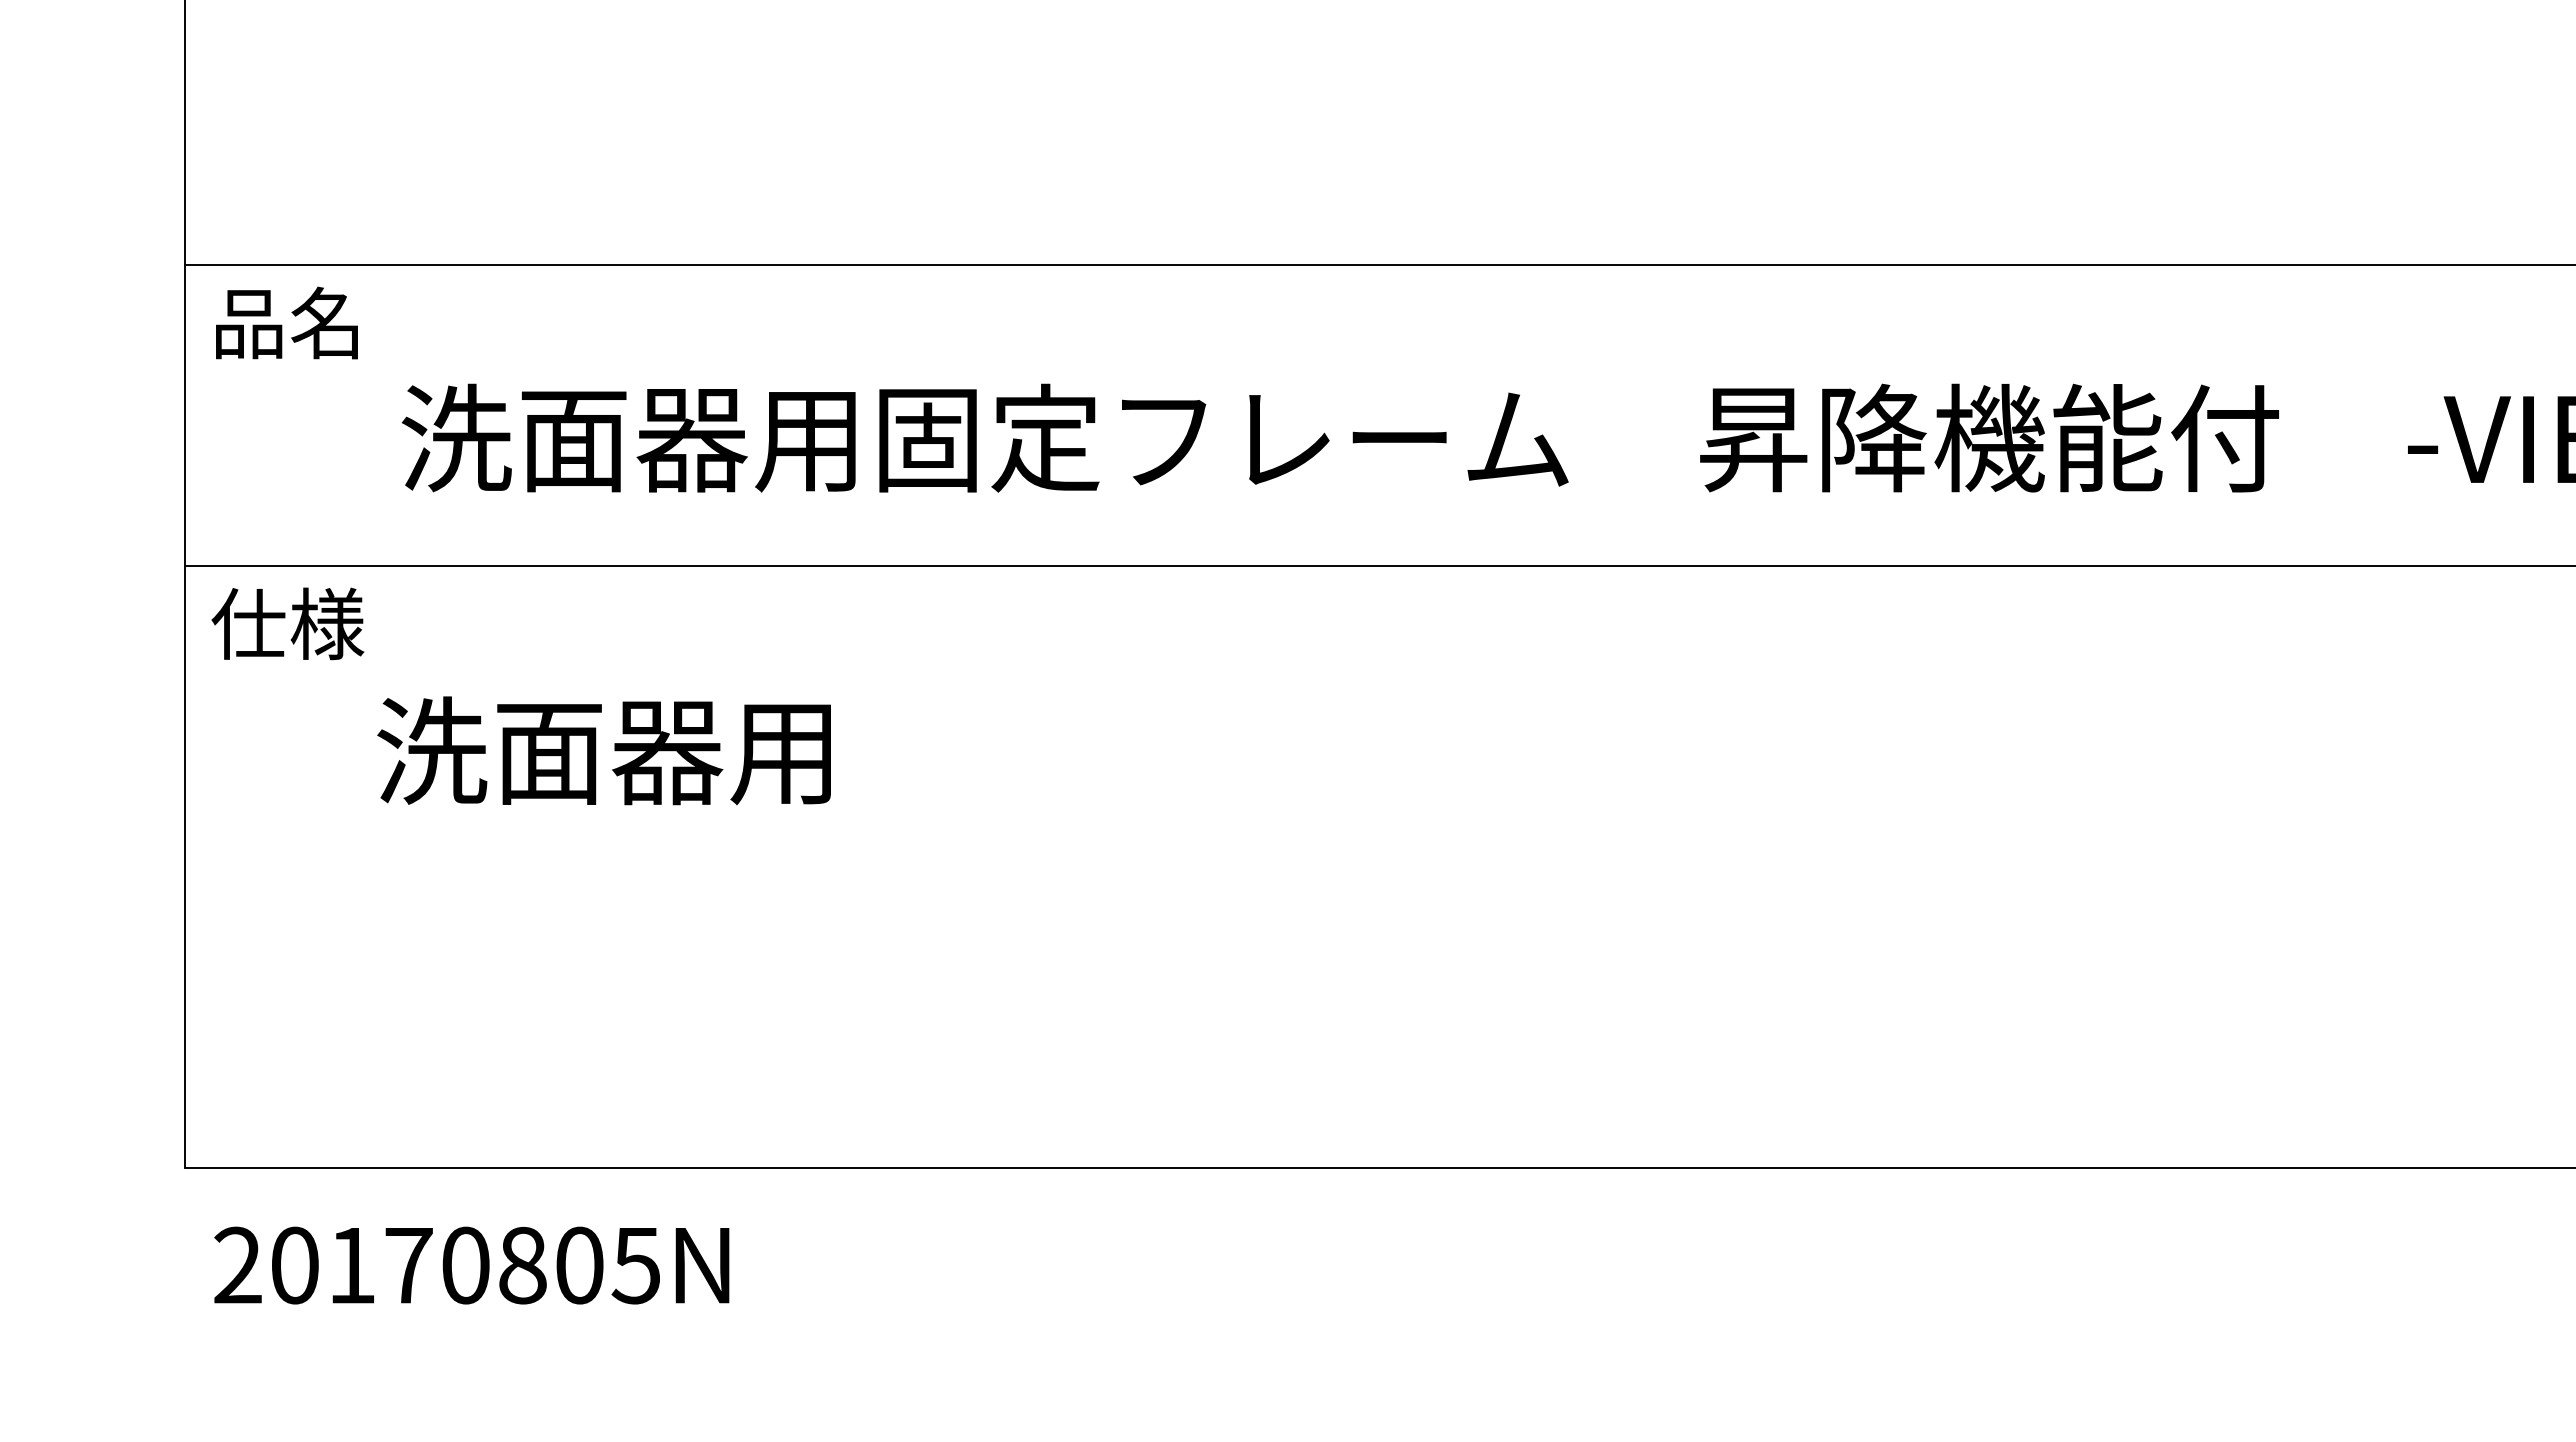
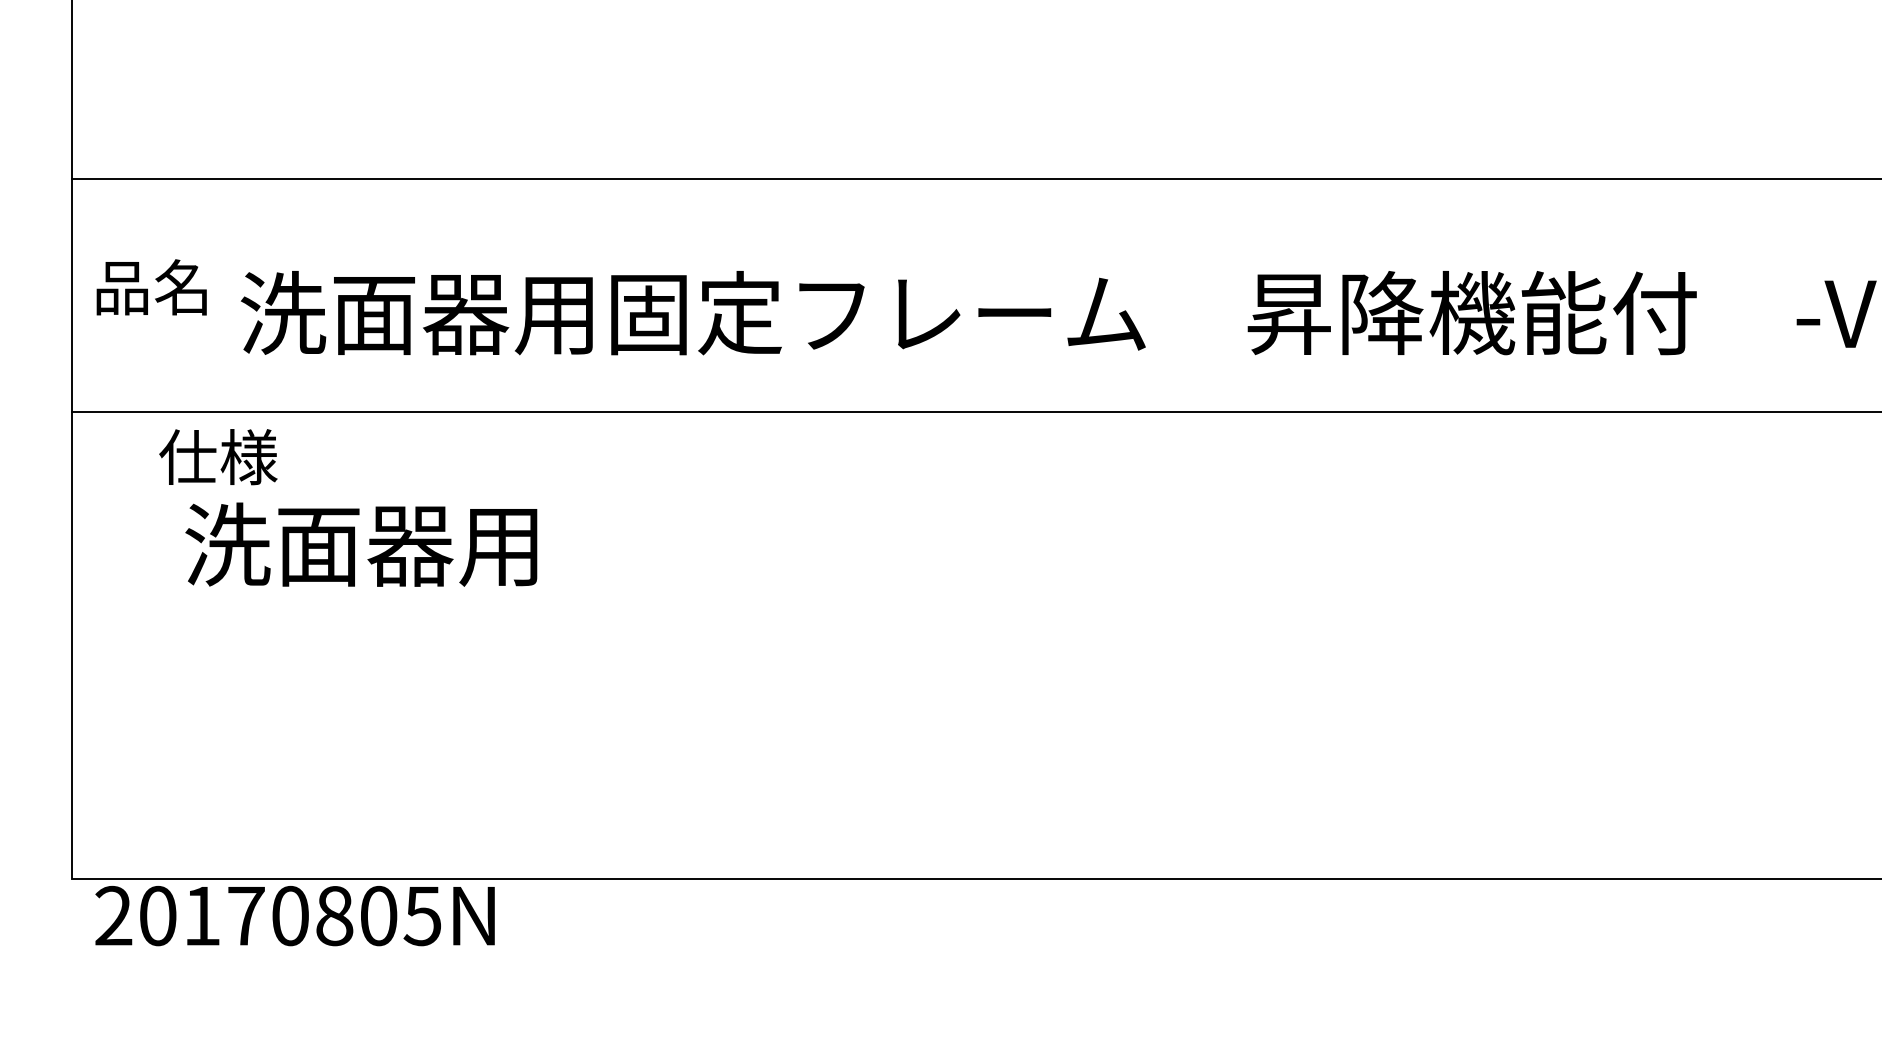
text: (286, 322) -> (151, 286), moved
text: (287, 623) -> (218, 456), moved
text: (603, 750) -> (360, 544), moved
text: (471, 1265) -> (294, 915), moved

